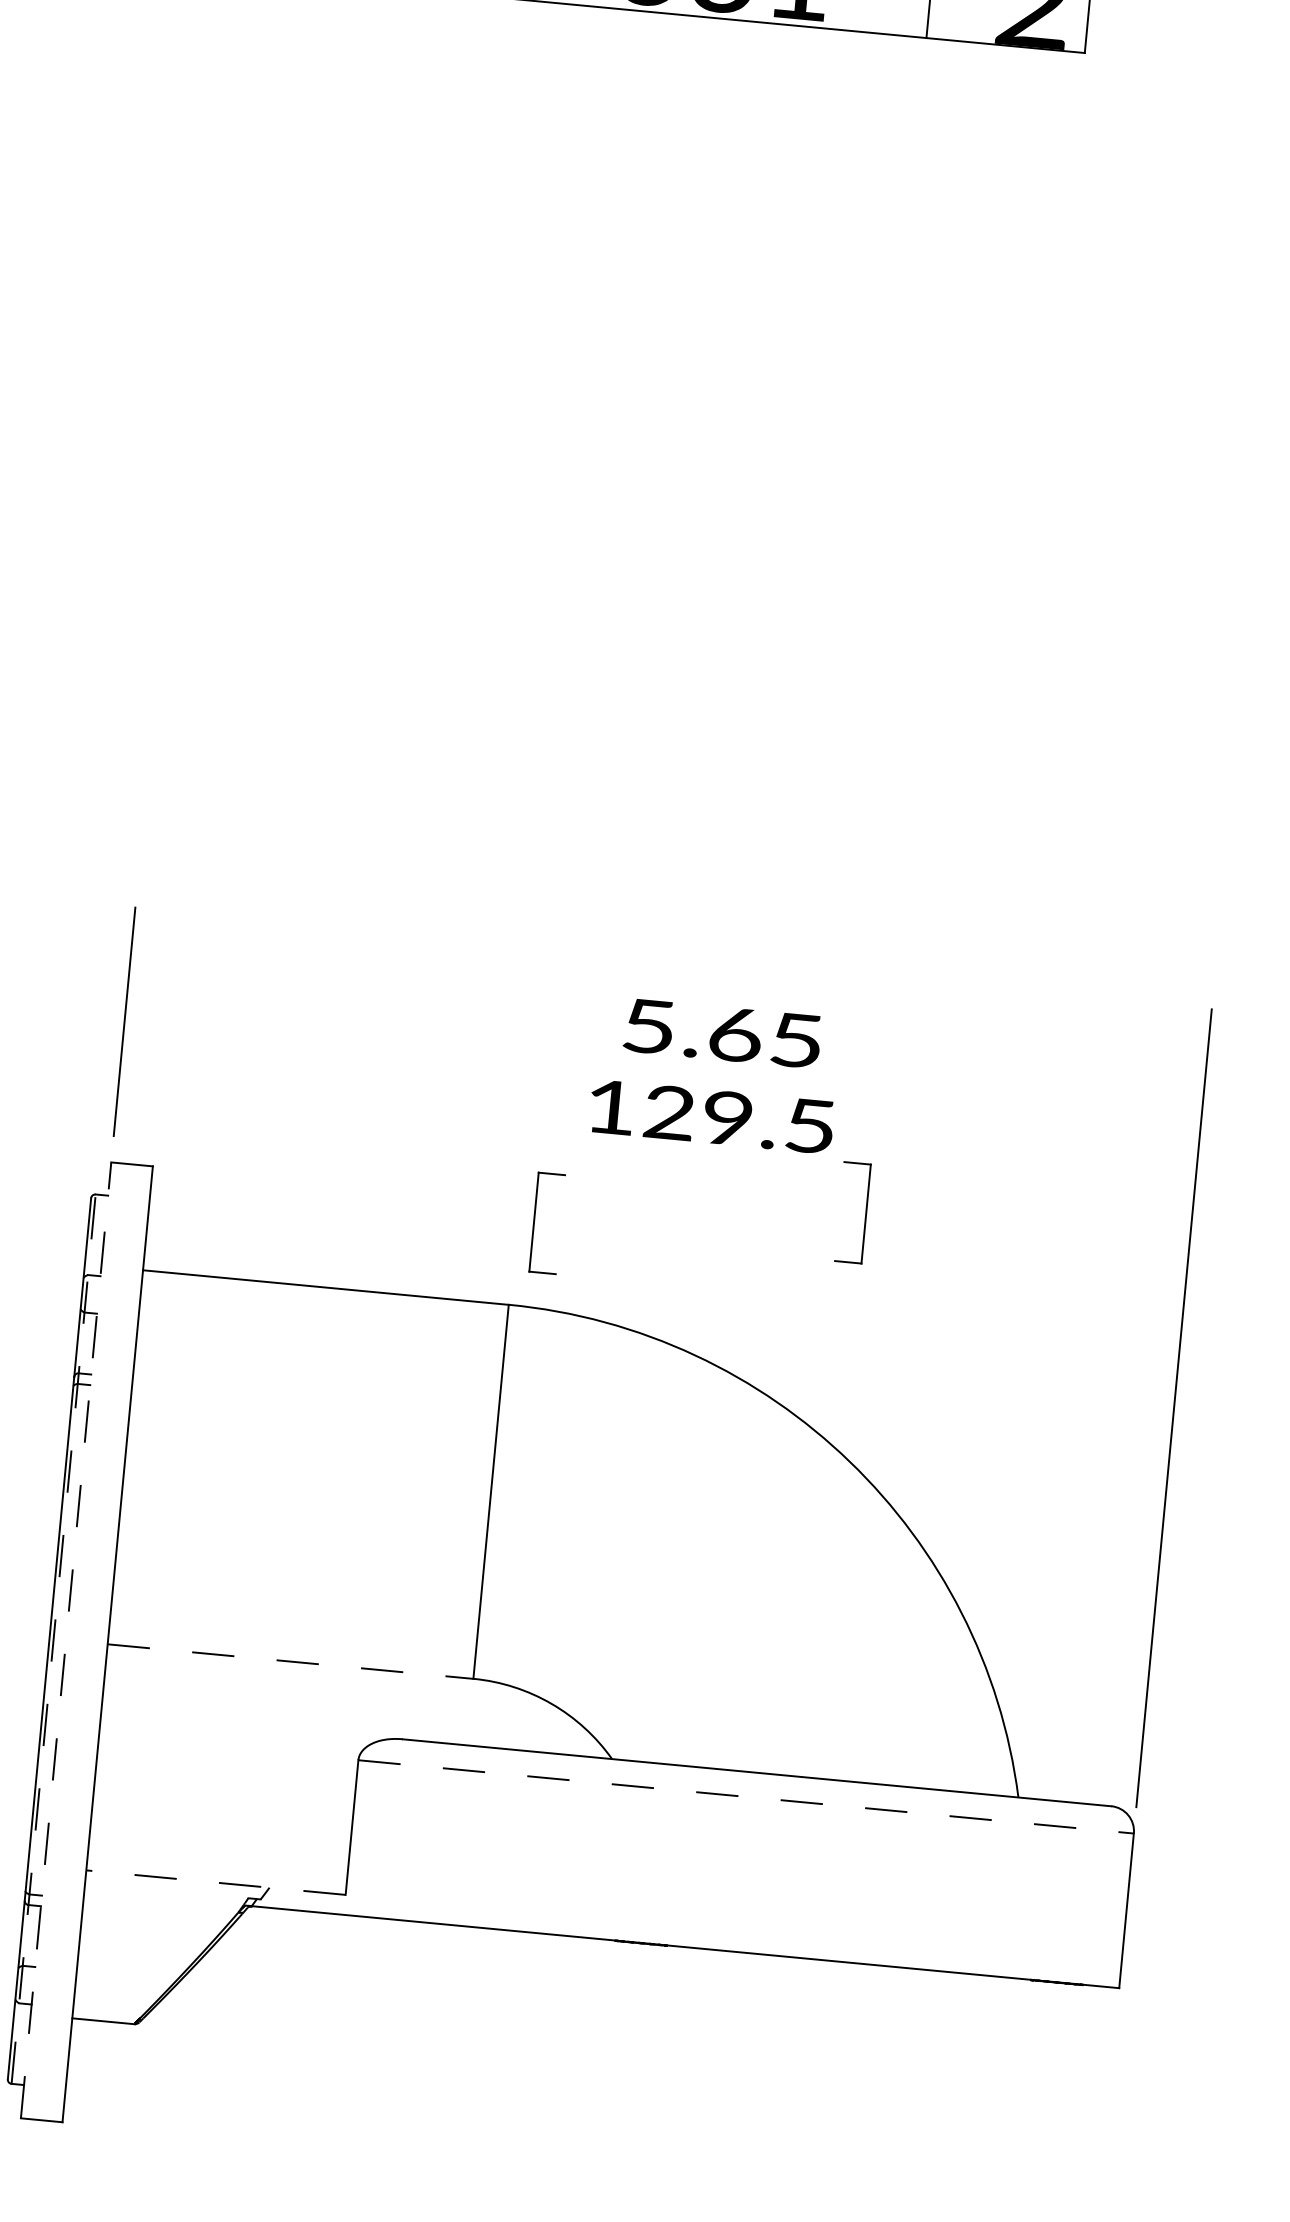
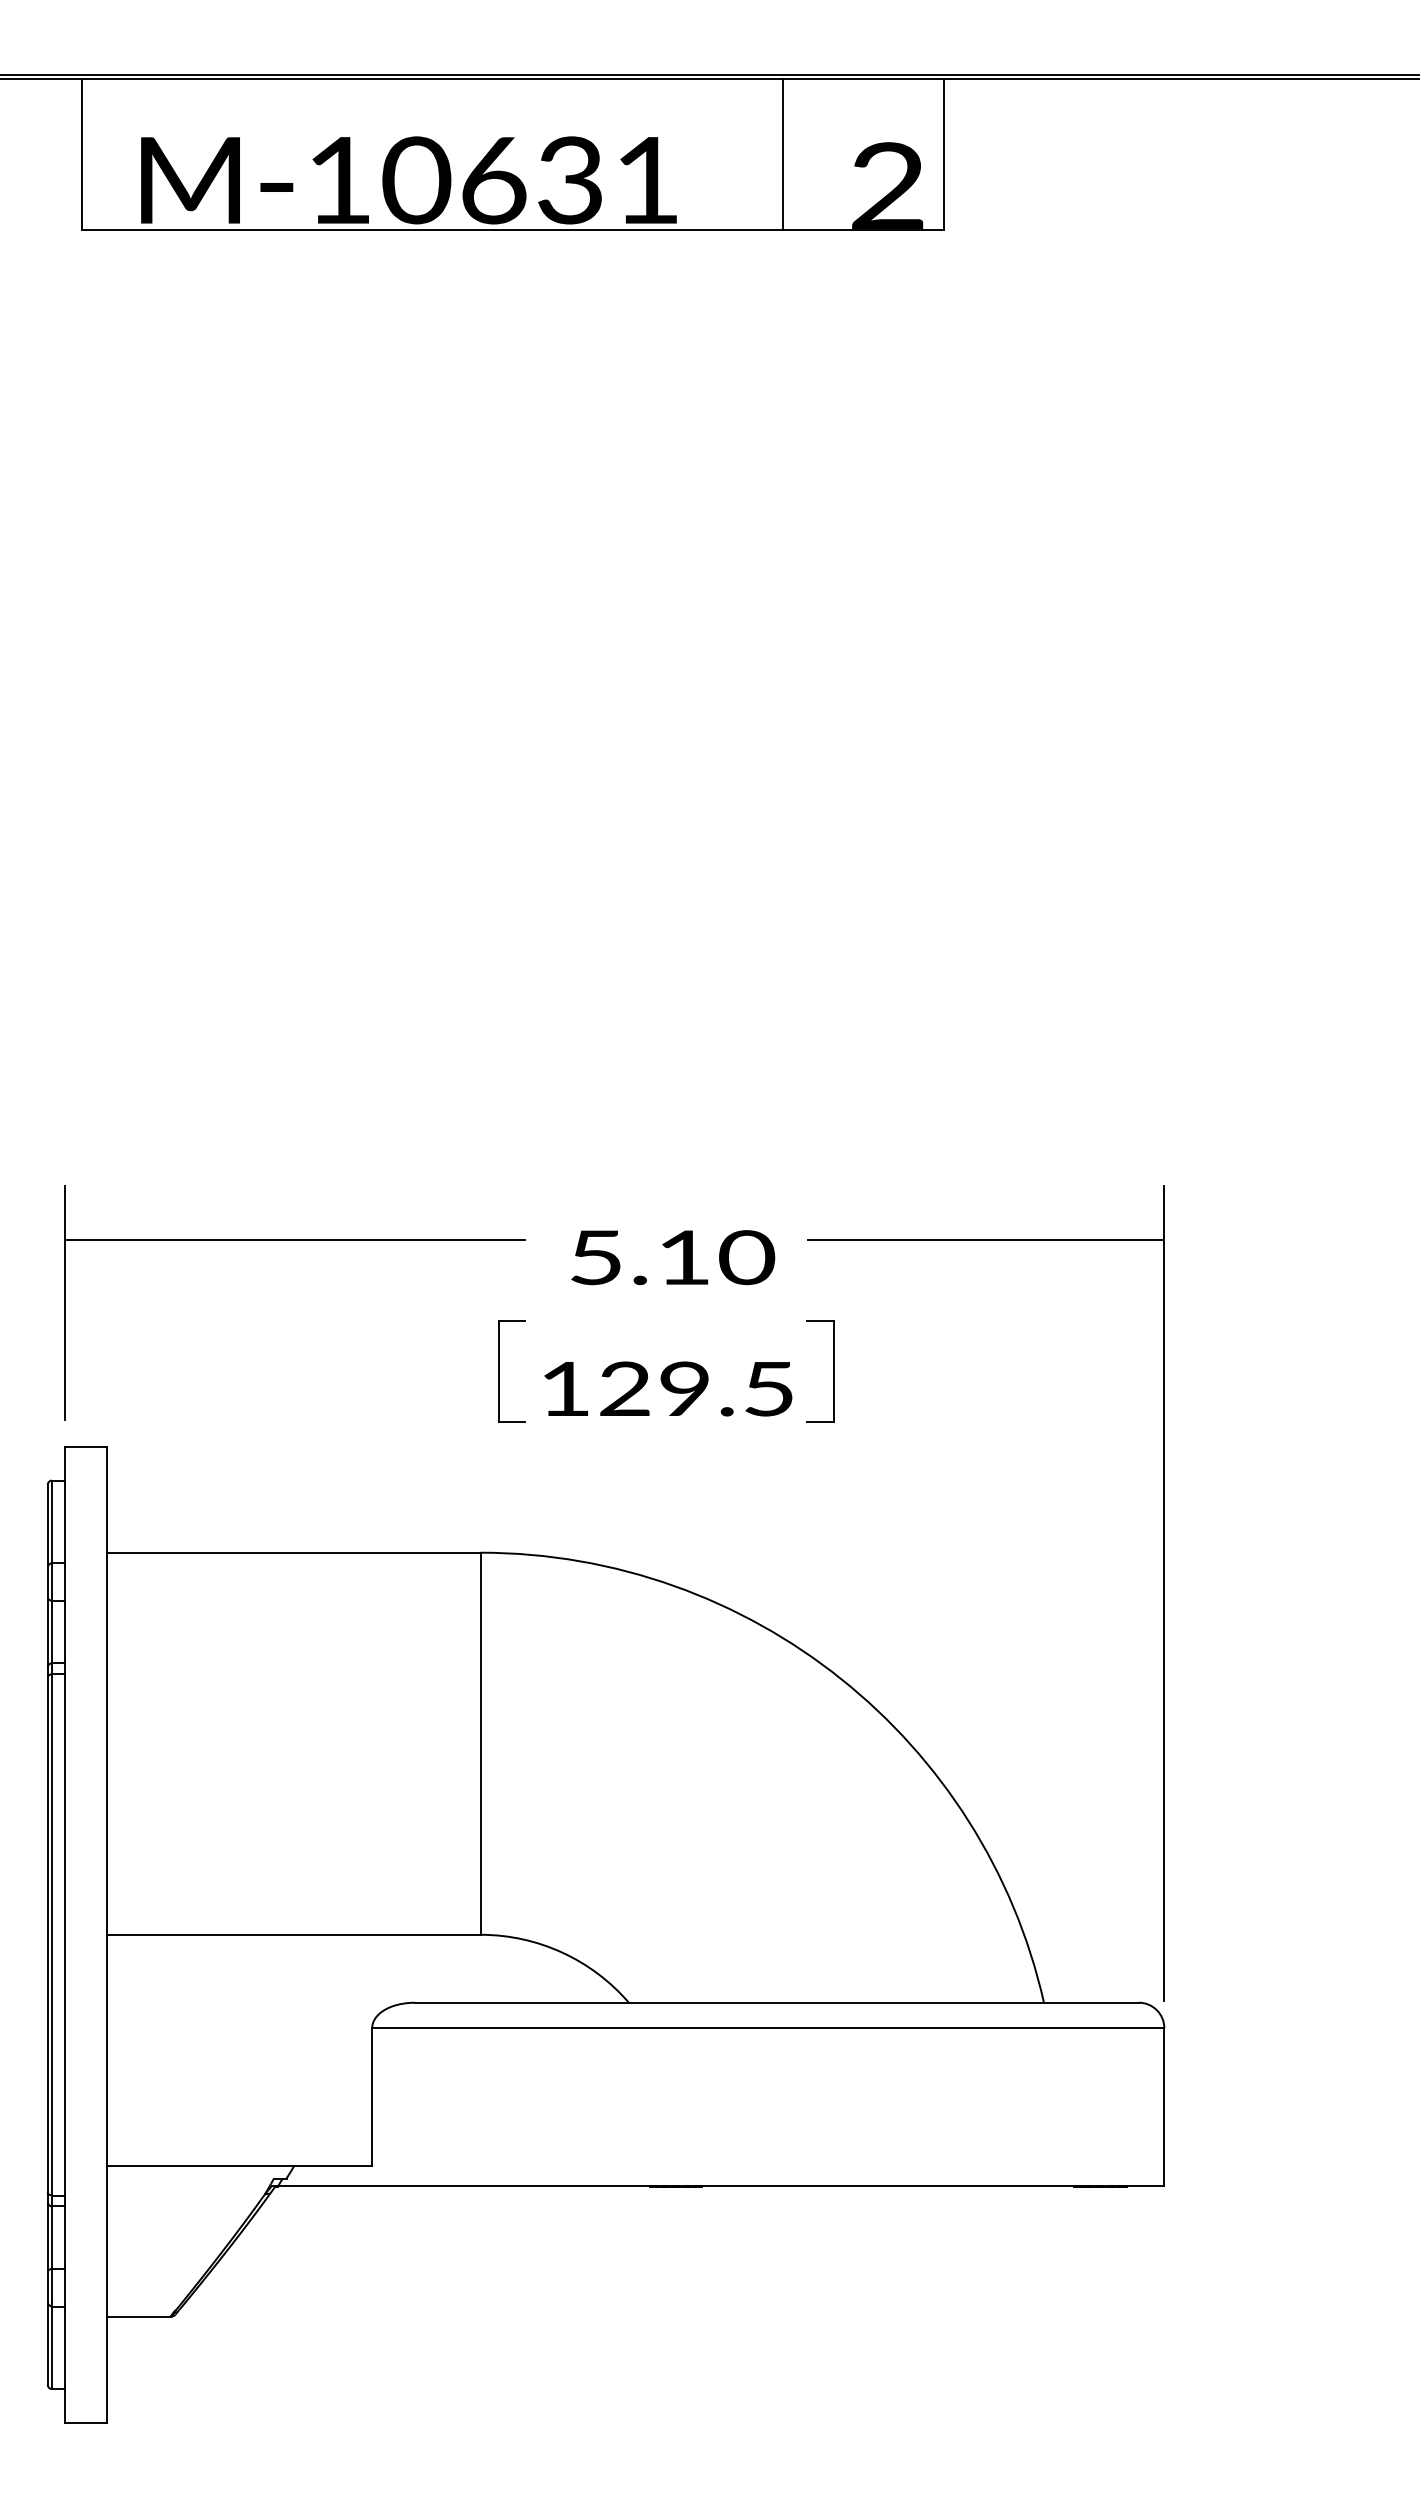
line: (355, 981) -> (294, 1240), added
text: (767, 1037) -> (717, 1257), 5.65 -> 5.10
line: (1031, 1045) -> (985, 1240), added
text: (711, 1116) -> (668, 1388), moved
part: (865, 1213) -> (833, 1371), moved
part: (535, 1222) -> (499, 1371), moved
line: (54, 1638) -> (52, 1934), dashed -> solid
line: (65, 1640) -> (64, 1934), dashed -> solid
line: (291, 1661) -> (294, 1934), dashed -> solid
line: (746, 1797) -> (768, 2028), dashed -> solid
line: (215, 1882) -> (239, 2165), dashed -> solid

